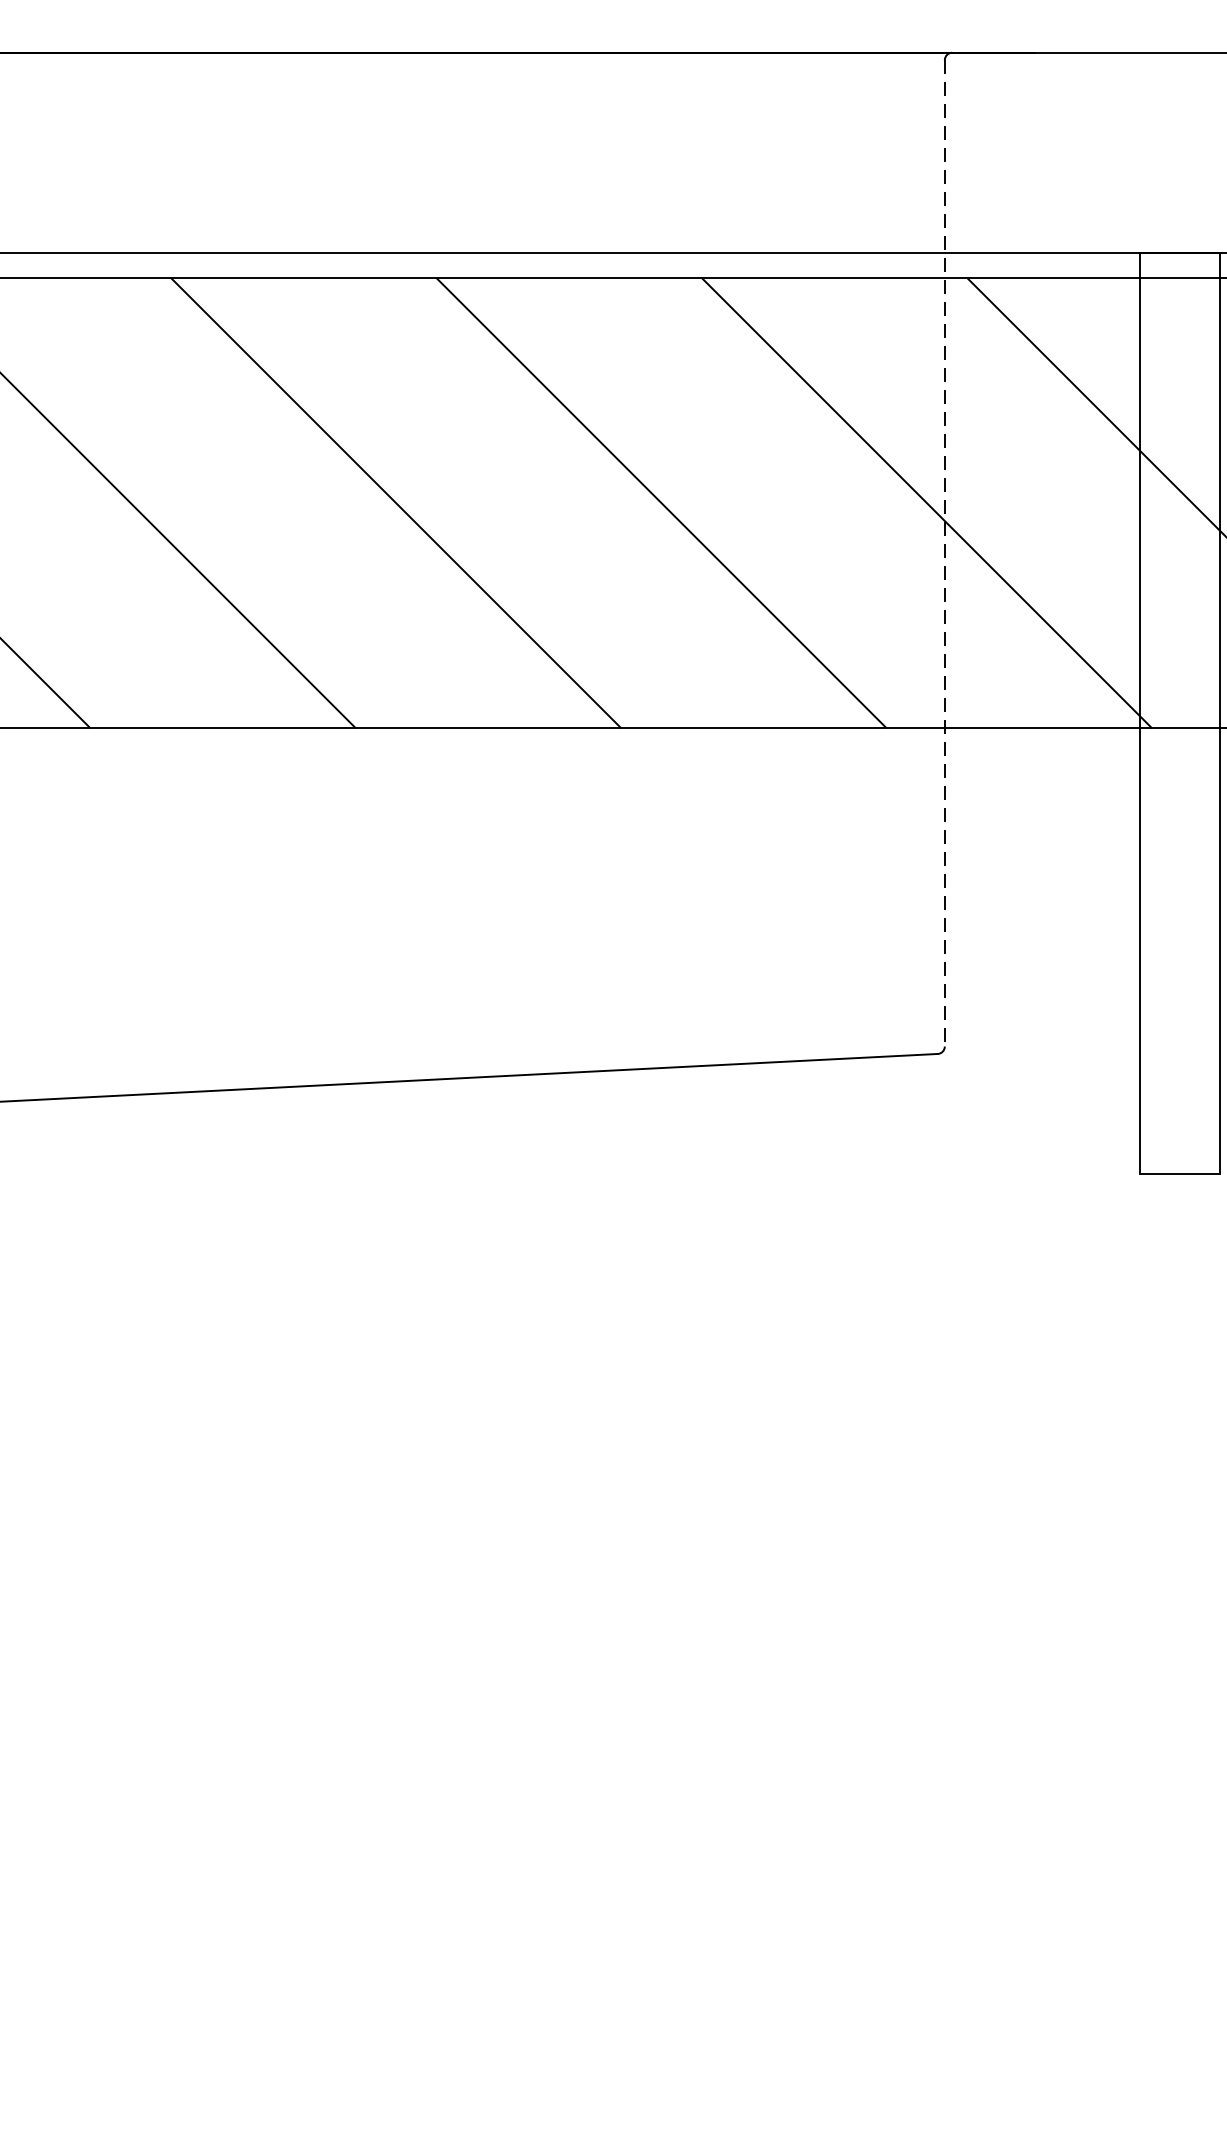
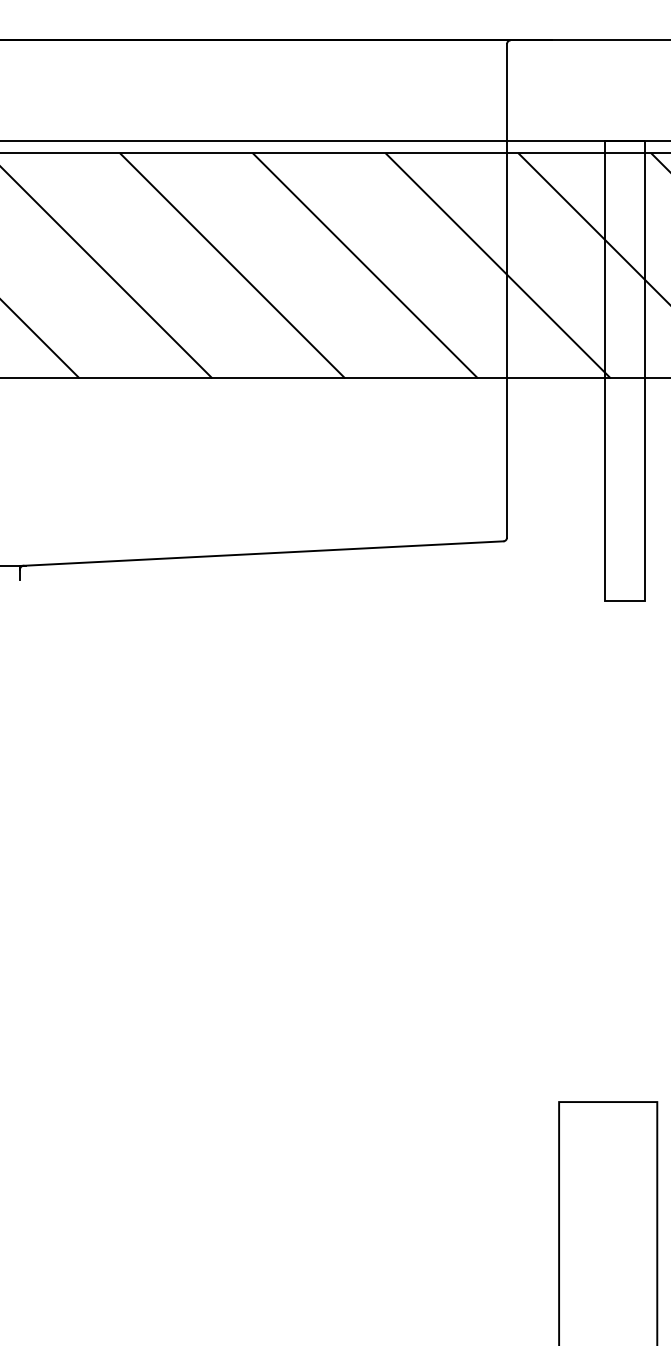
line: (945, 552) -> (507, 290), dashed -> solid

